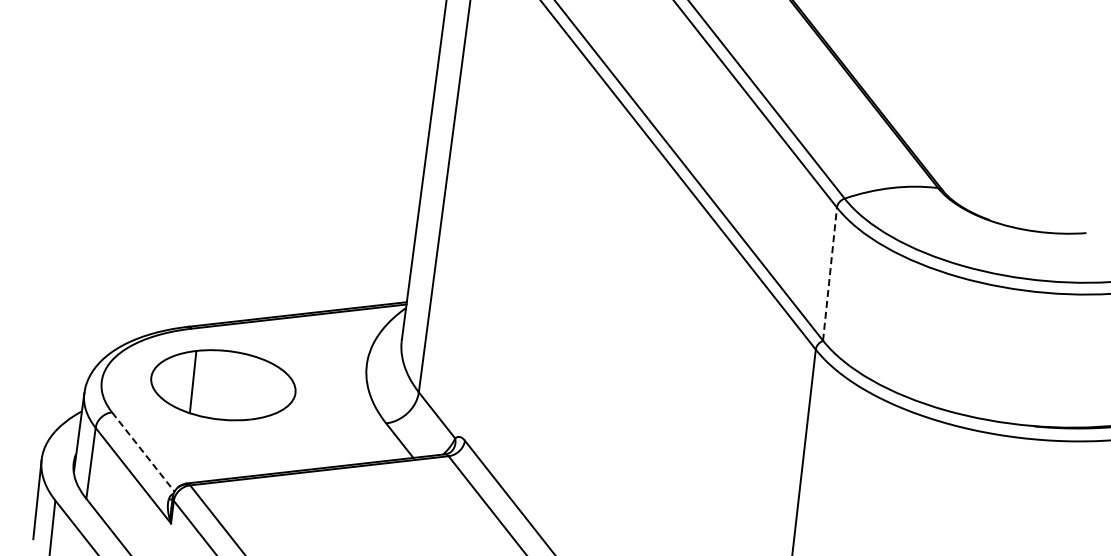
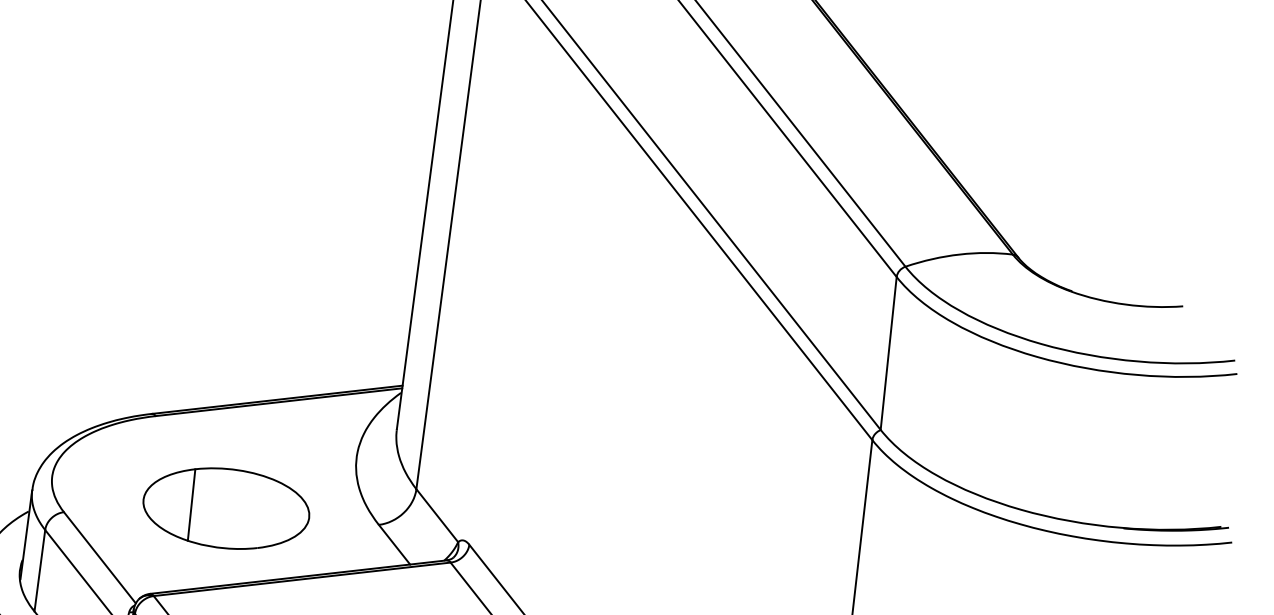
line: (830, 274) -> (889, 353), dashed -> solid
part: (223, 385) -> (226, 508), moved
line: (143, 452) -> (100, 558), dashed -> solid

